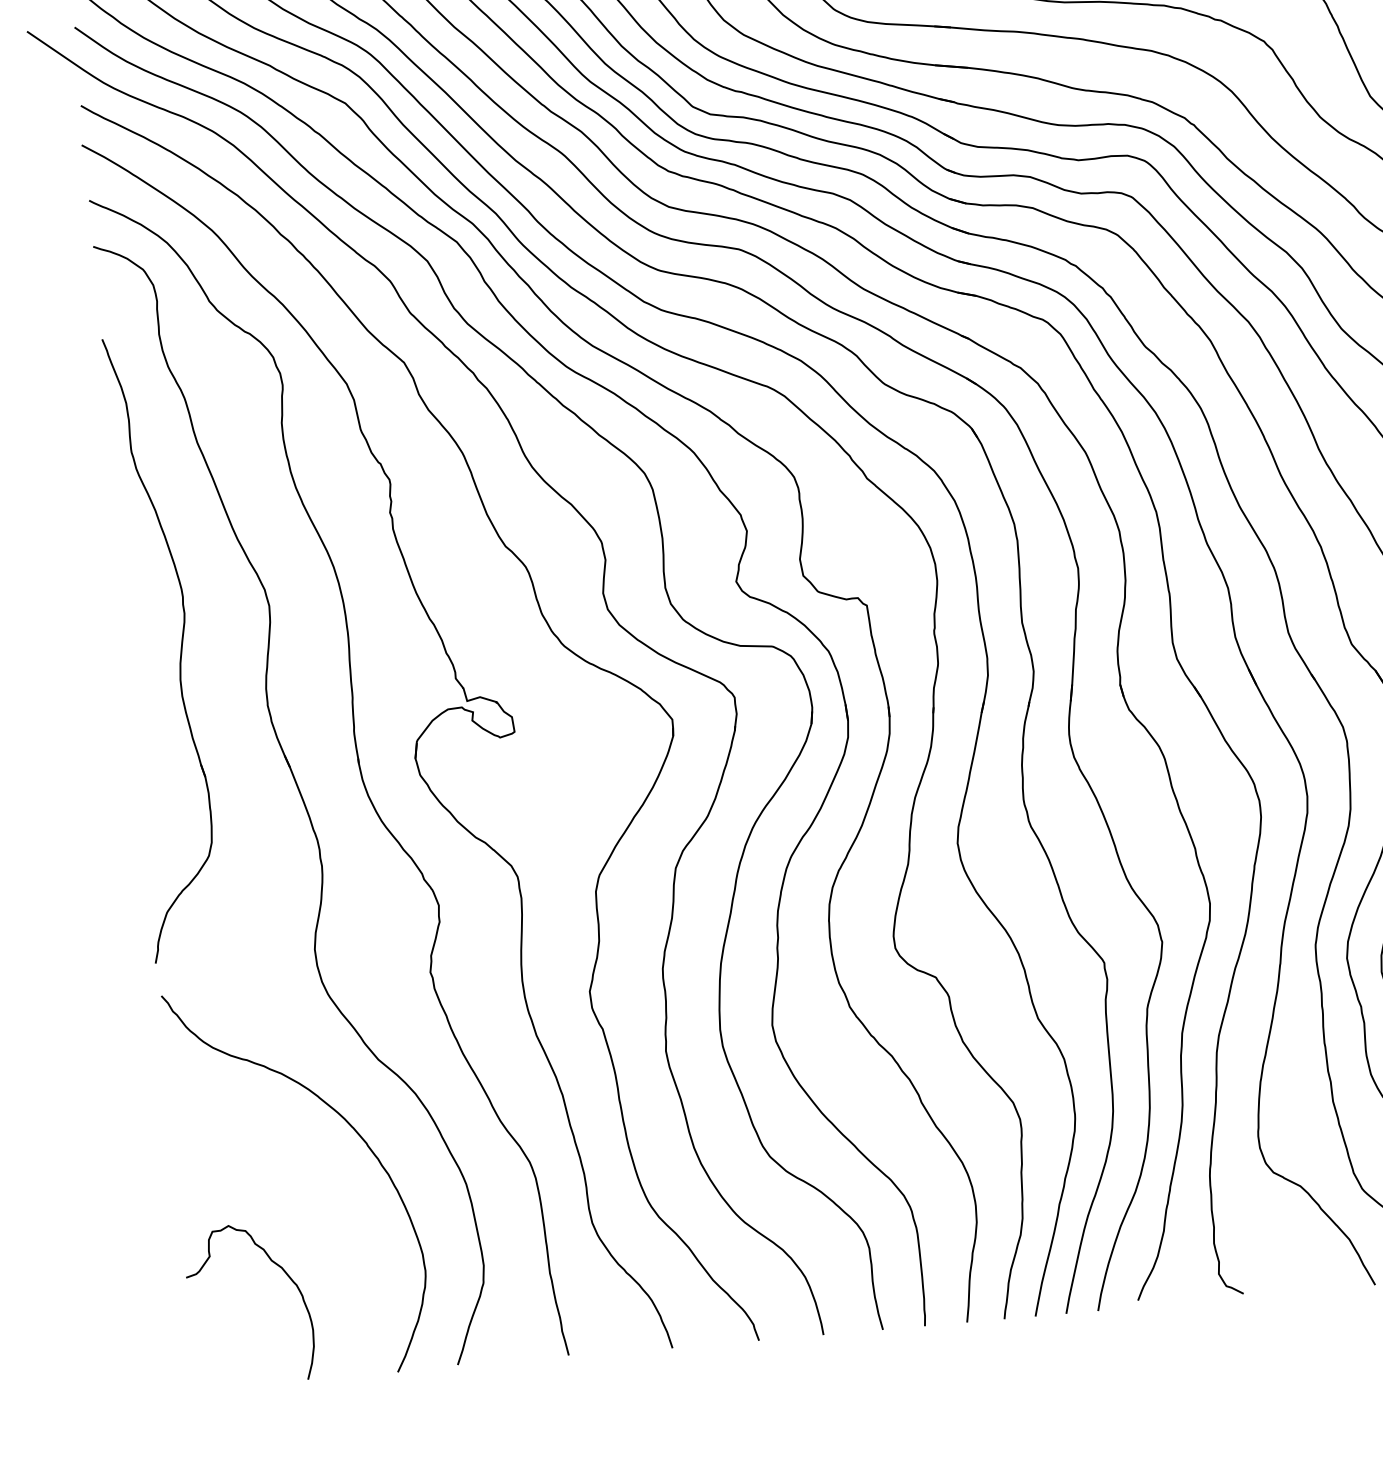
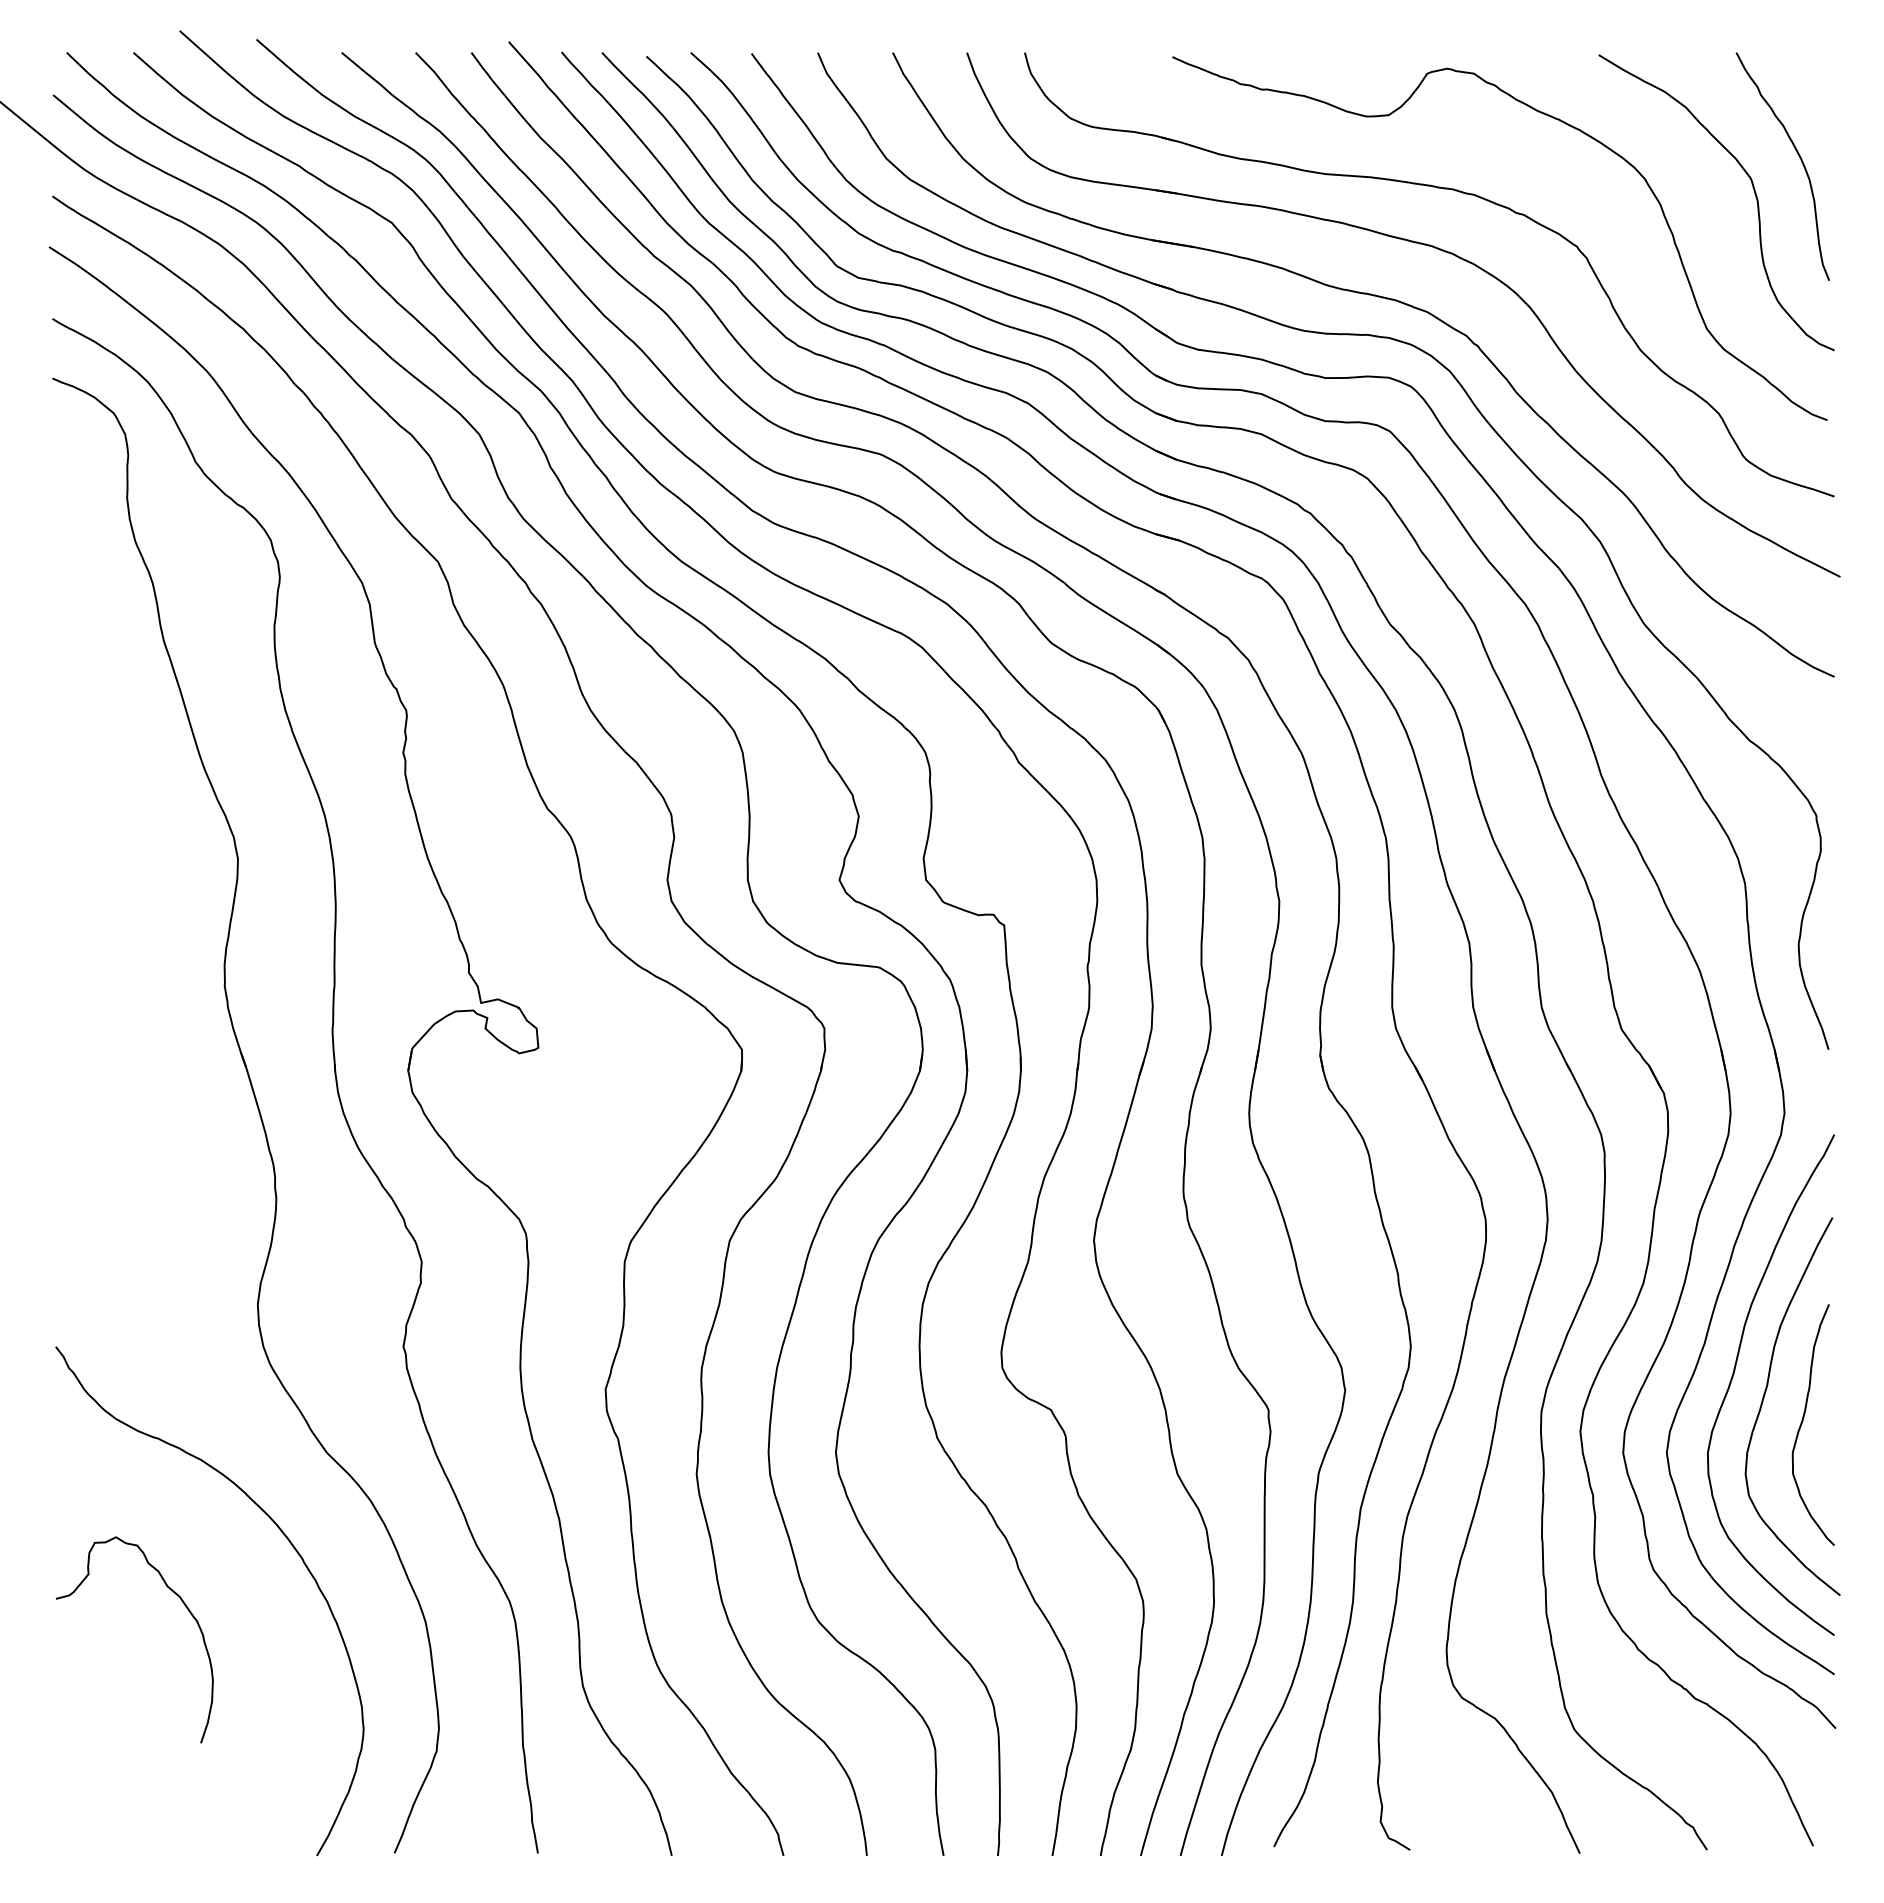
part: (180, 649) -> (119, 904), removed
curve: (285, 1273) -> (183, 1604), moved

